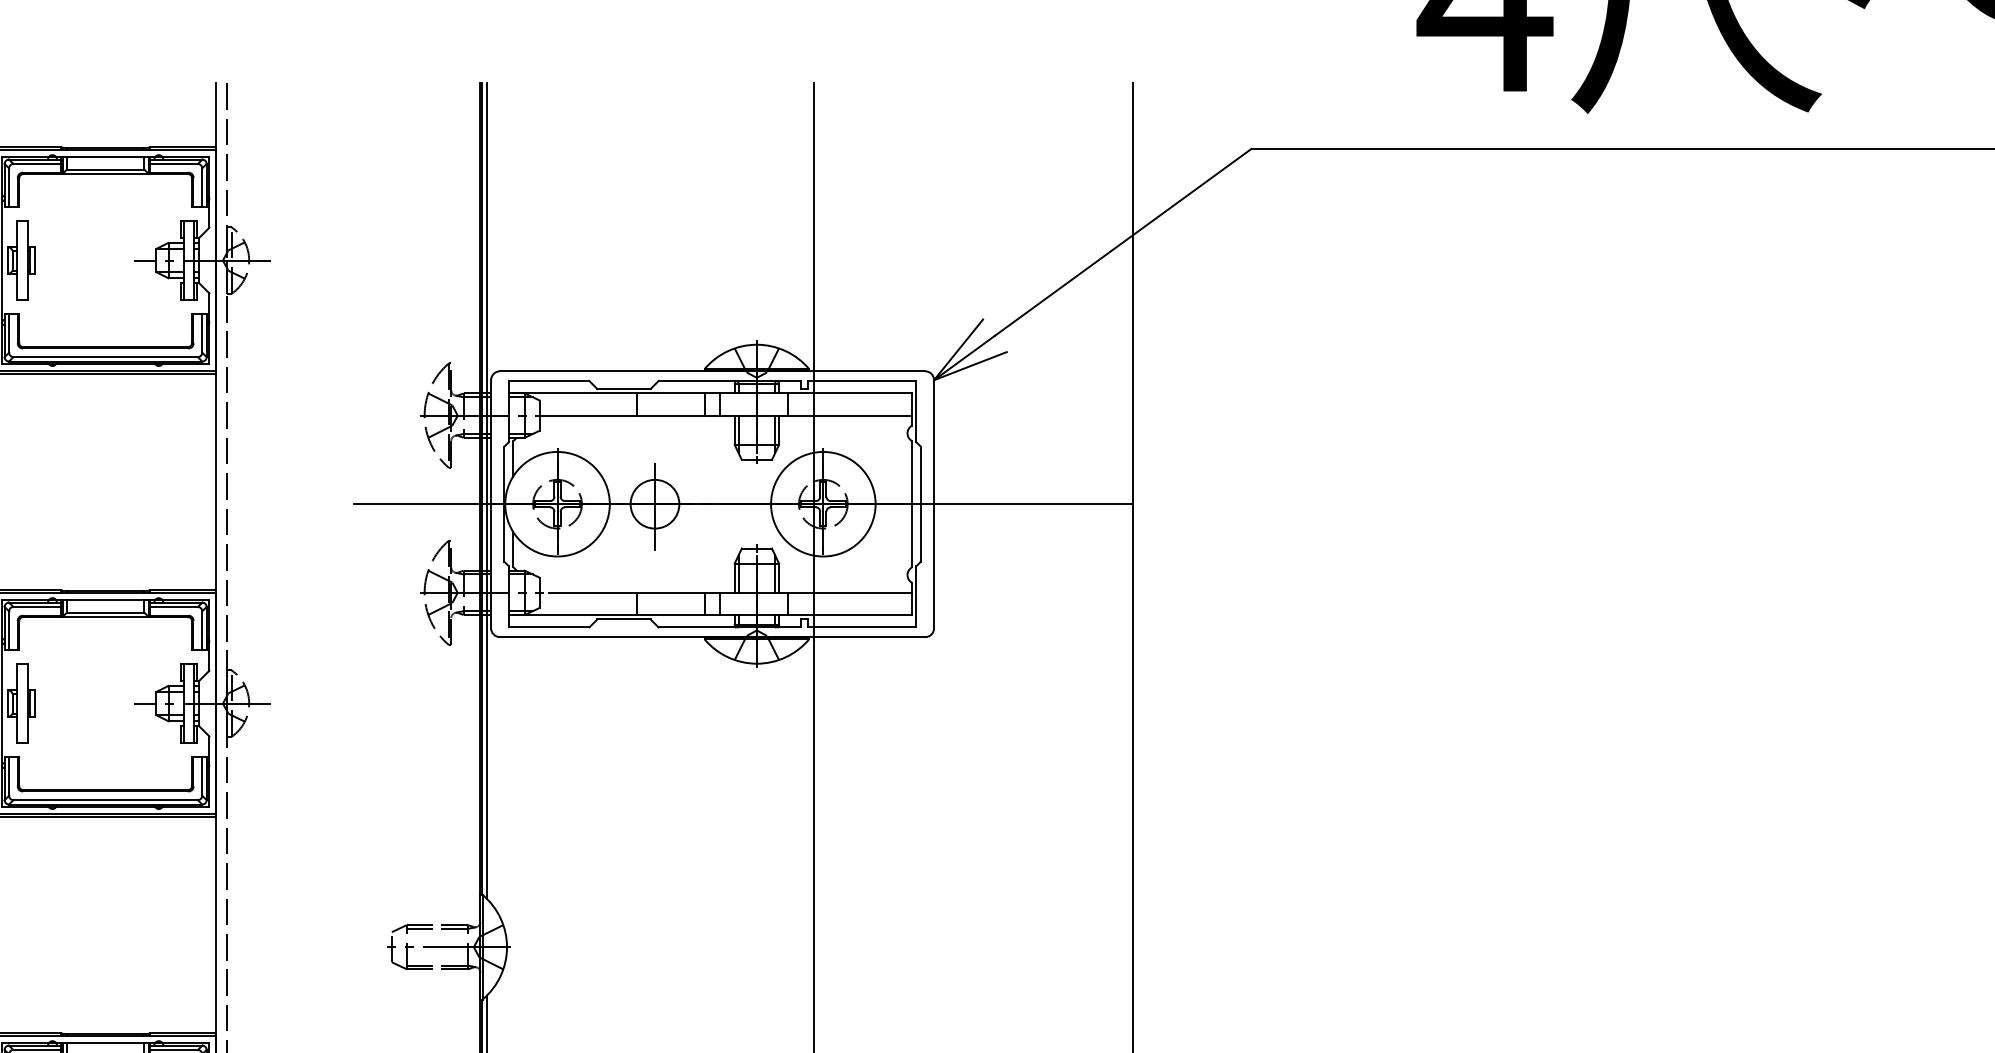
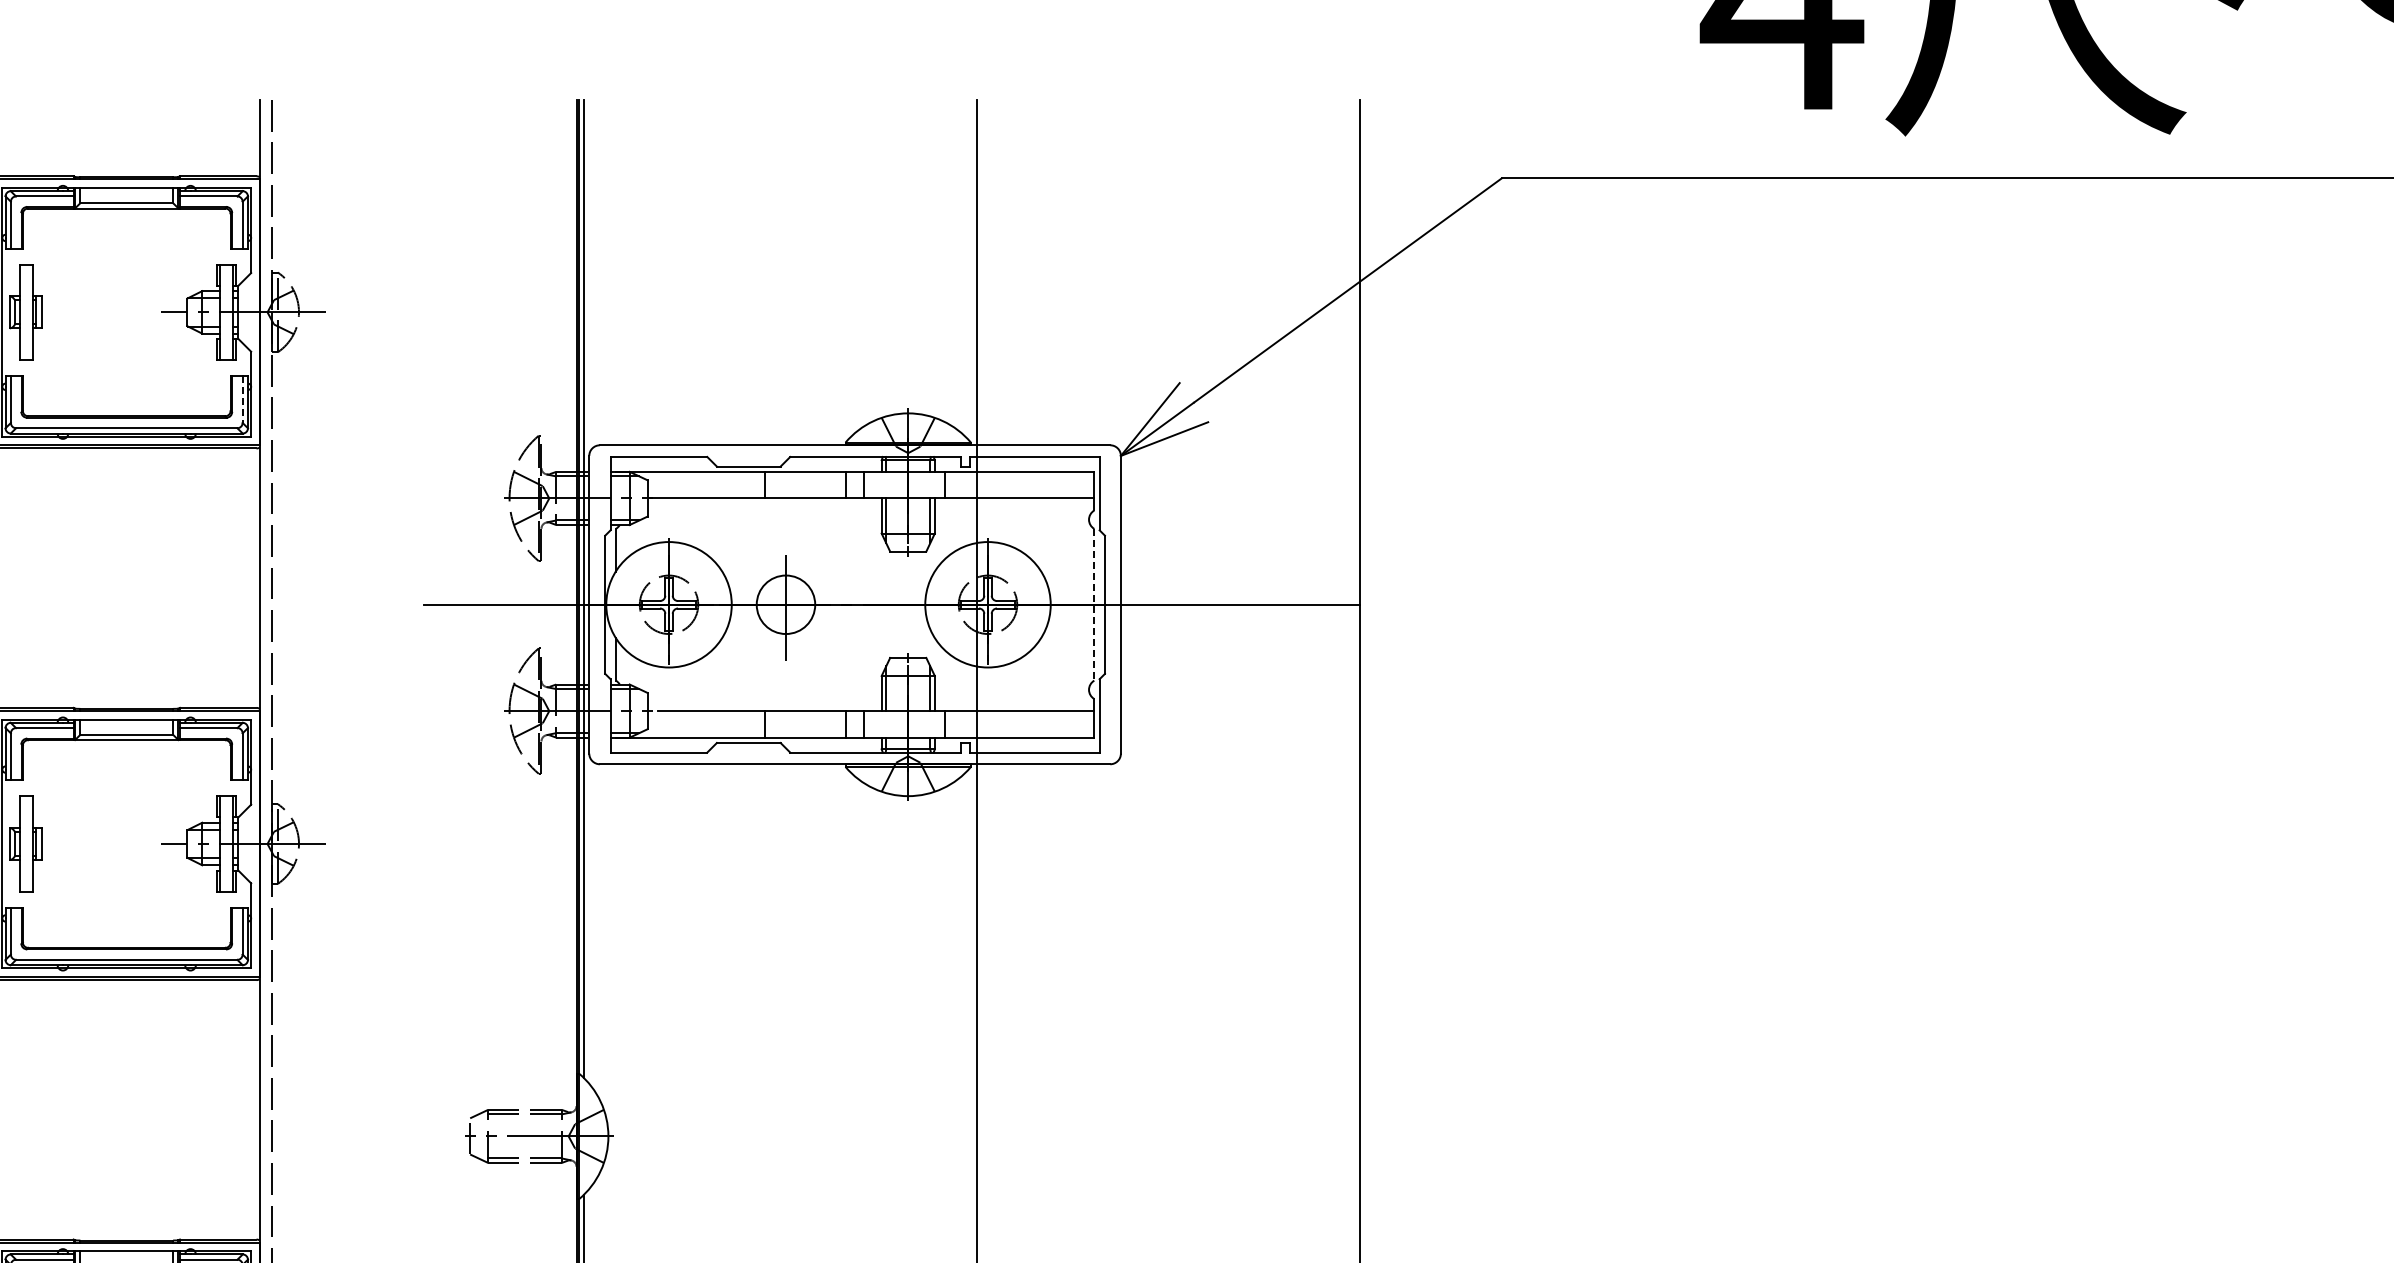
line: (202, 334) -> (242, 400), solid -> dashed
line: (912, 504) -> (1094, 604), solid -> dashed

